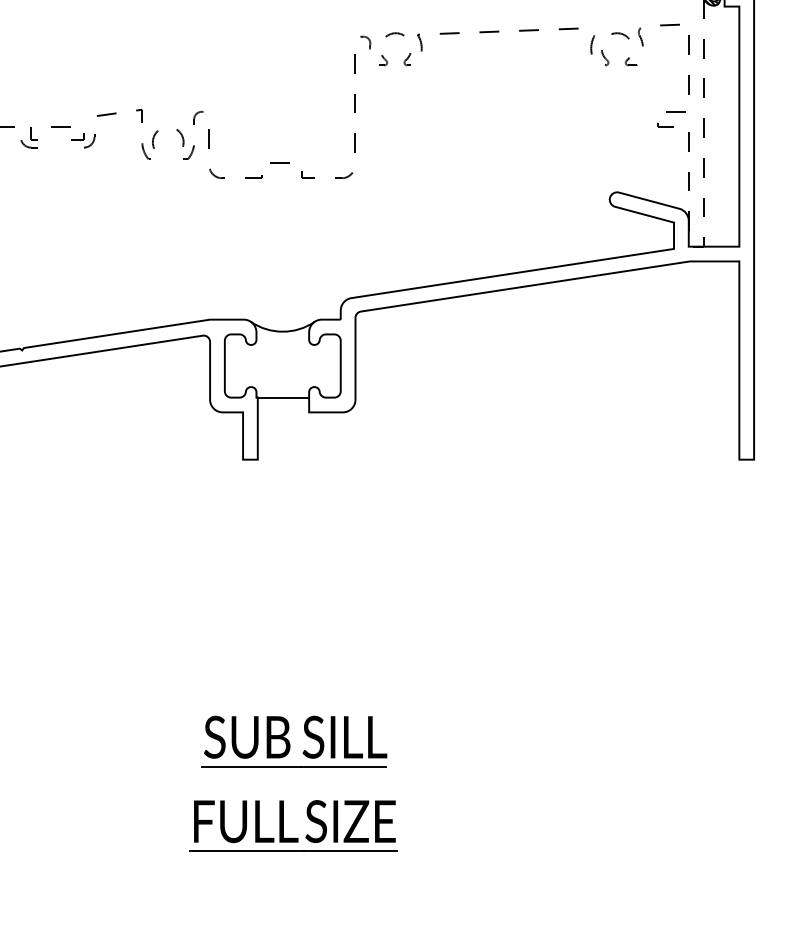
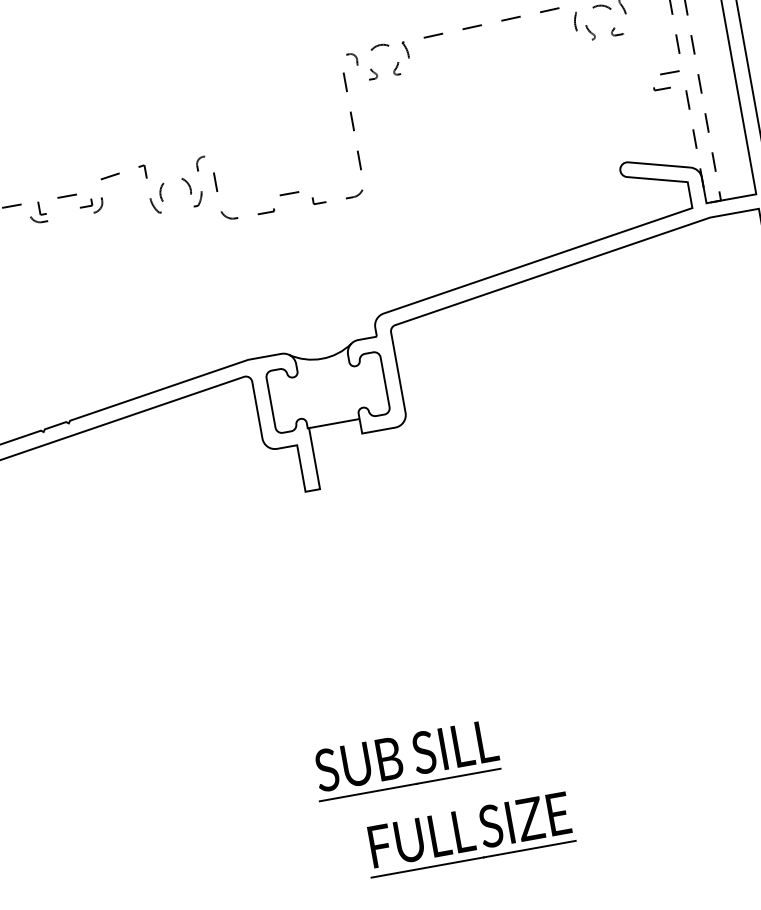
part: (283, 825) -> (459, 835), moved

